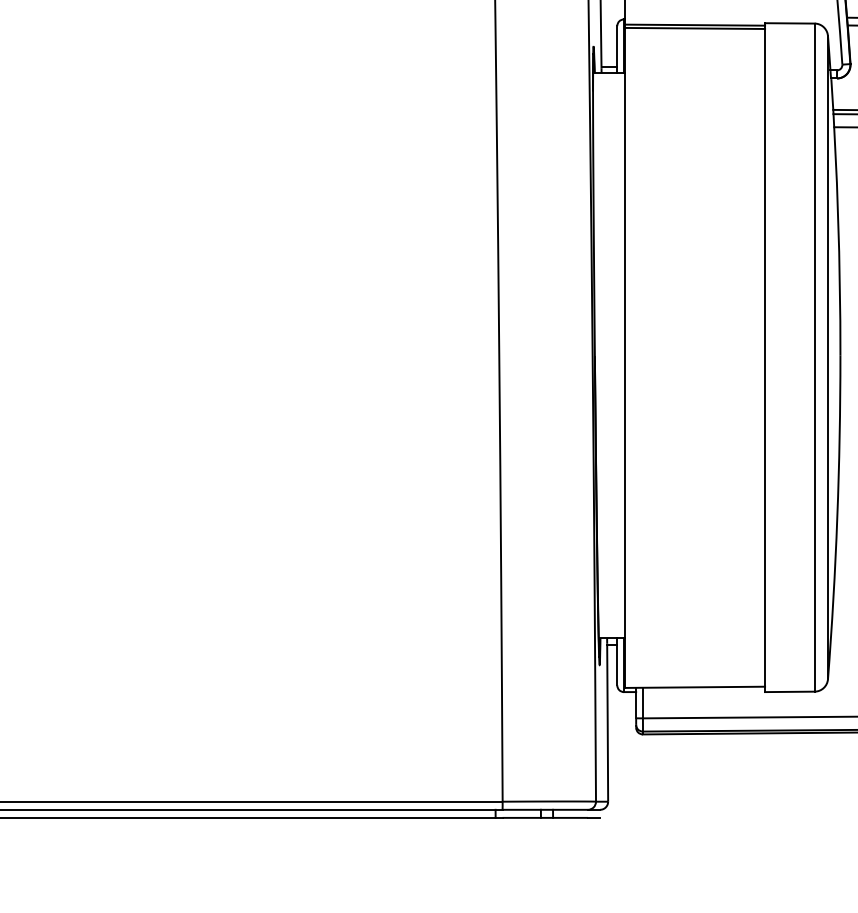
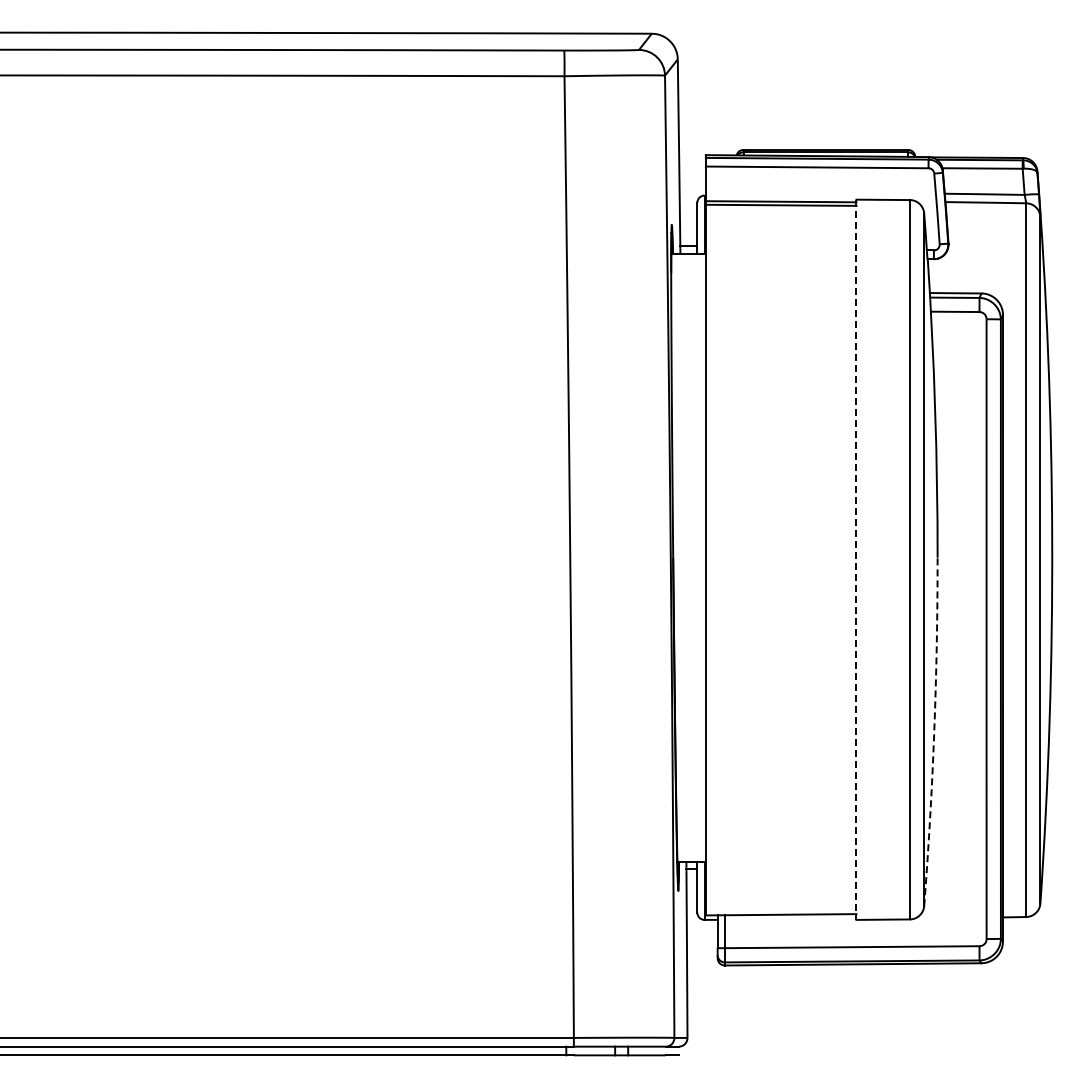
line: (765, 358) -> (856, 560), solid -> dashed
arc: (837, 518) -> (934, 732), solid -> dashed

